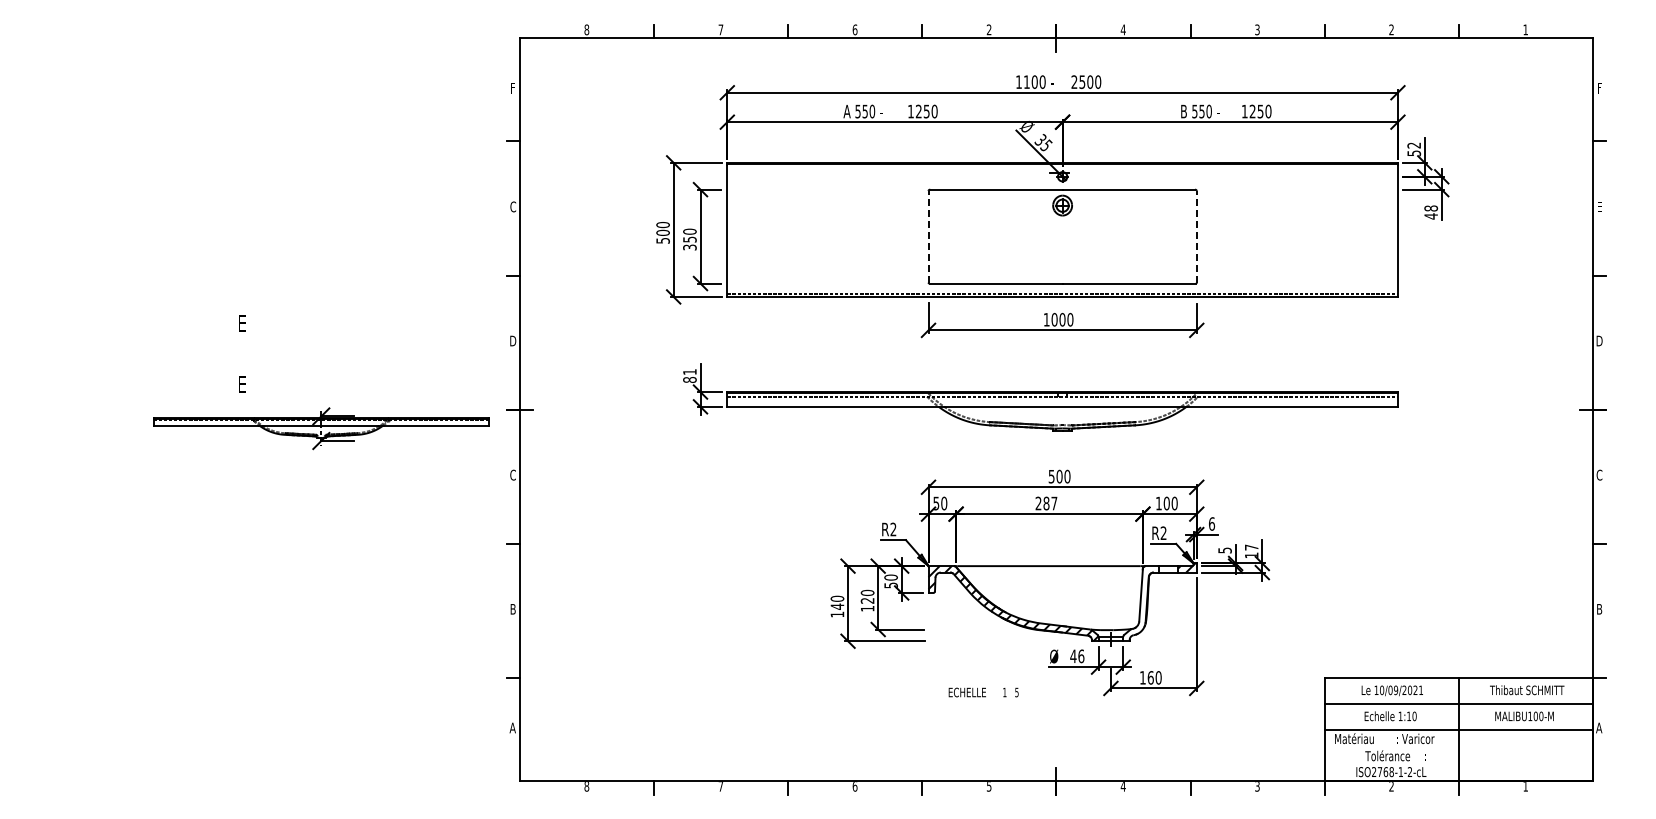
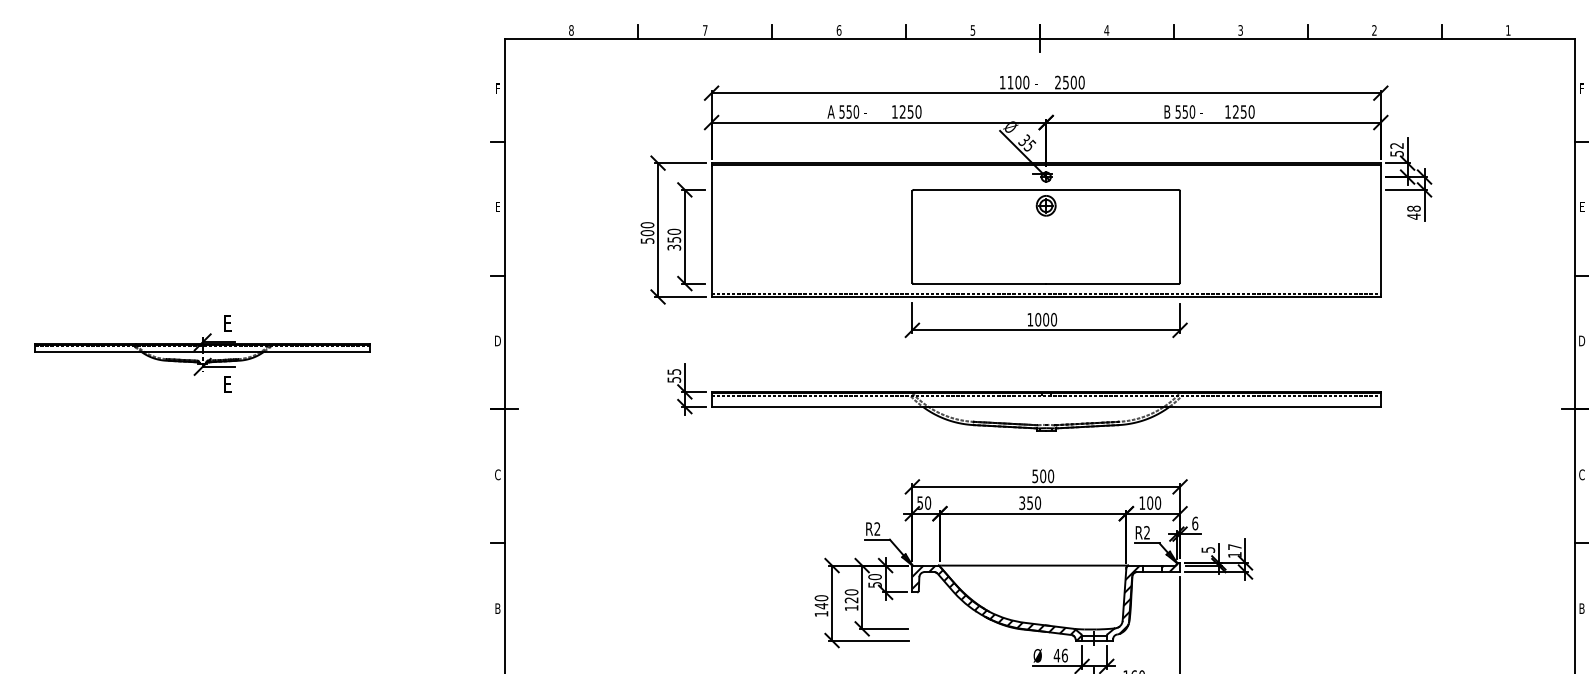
text: (988, 29) -> (972, 30), 2 -> 5
text: (513, 206) -> (498, 206), C -> E
line: (928, 236) -> (912, 236), dashed -> solid
line: (1196, 236) -> (1179, 236), dashed -> solid
text: (689, 375) -> (673, 375), 81 -> 55
part: (321, 428) -> (202, 354), moved
text: (1046, 503) -> (1030, 503), 287 -> 350
hatch: (1142, 603) -> (1125, 602), added

